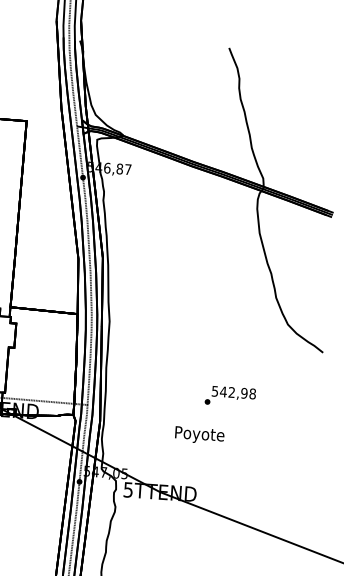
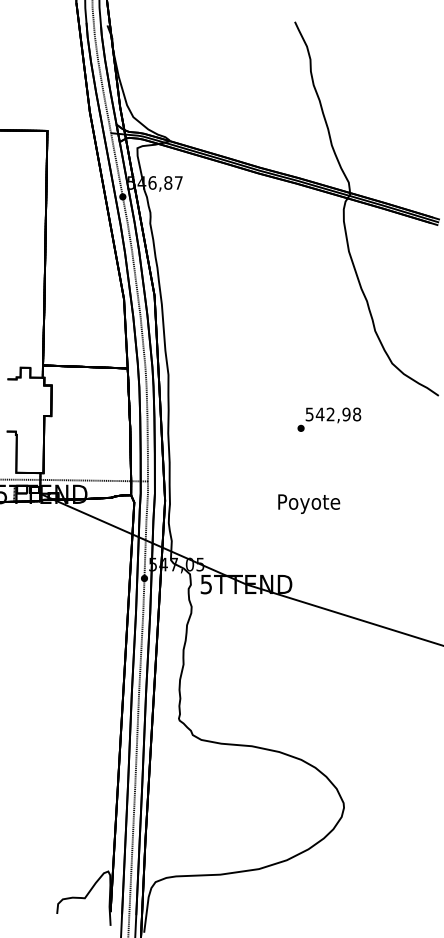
text: (230, 396) -> (329, 419), moved
text: (200, 435) -> (309, 503), moved

